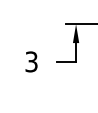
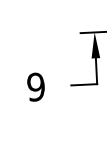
text: (31, 61) -> (36, 86), 3 -> 9

